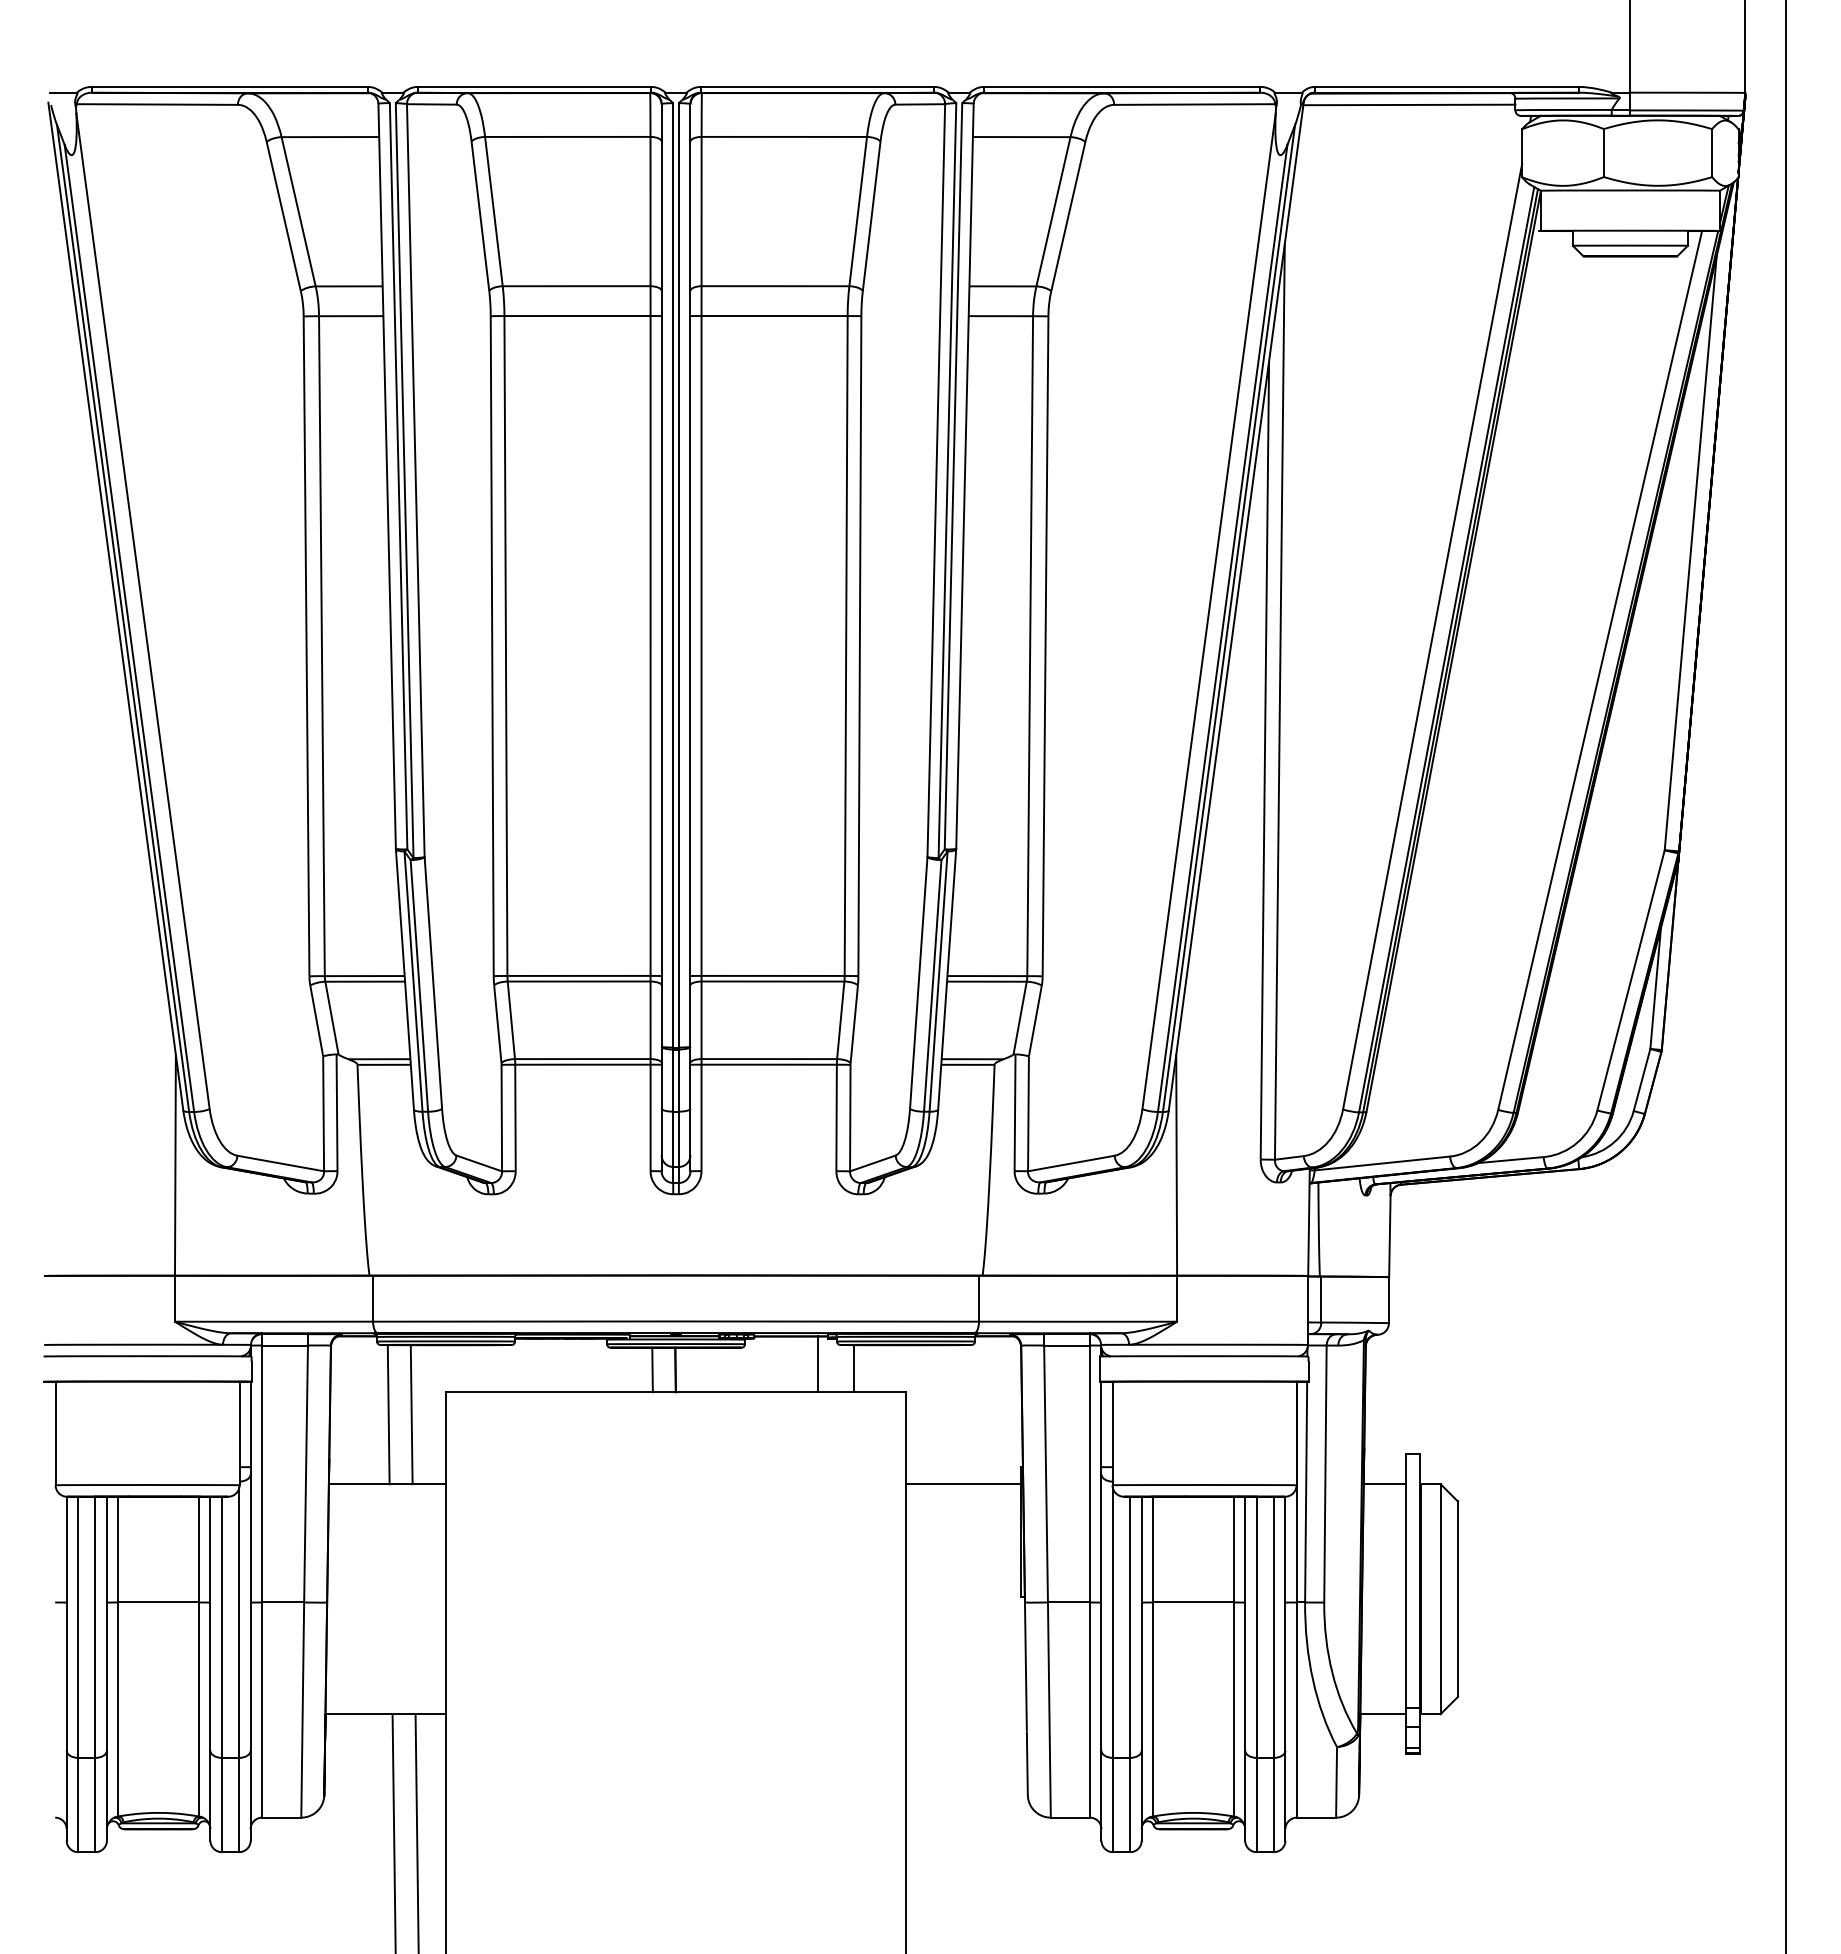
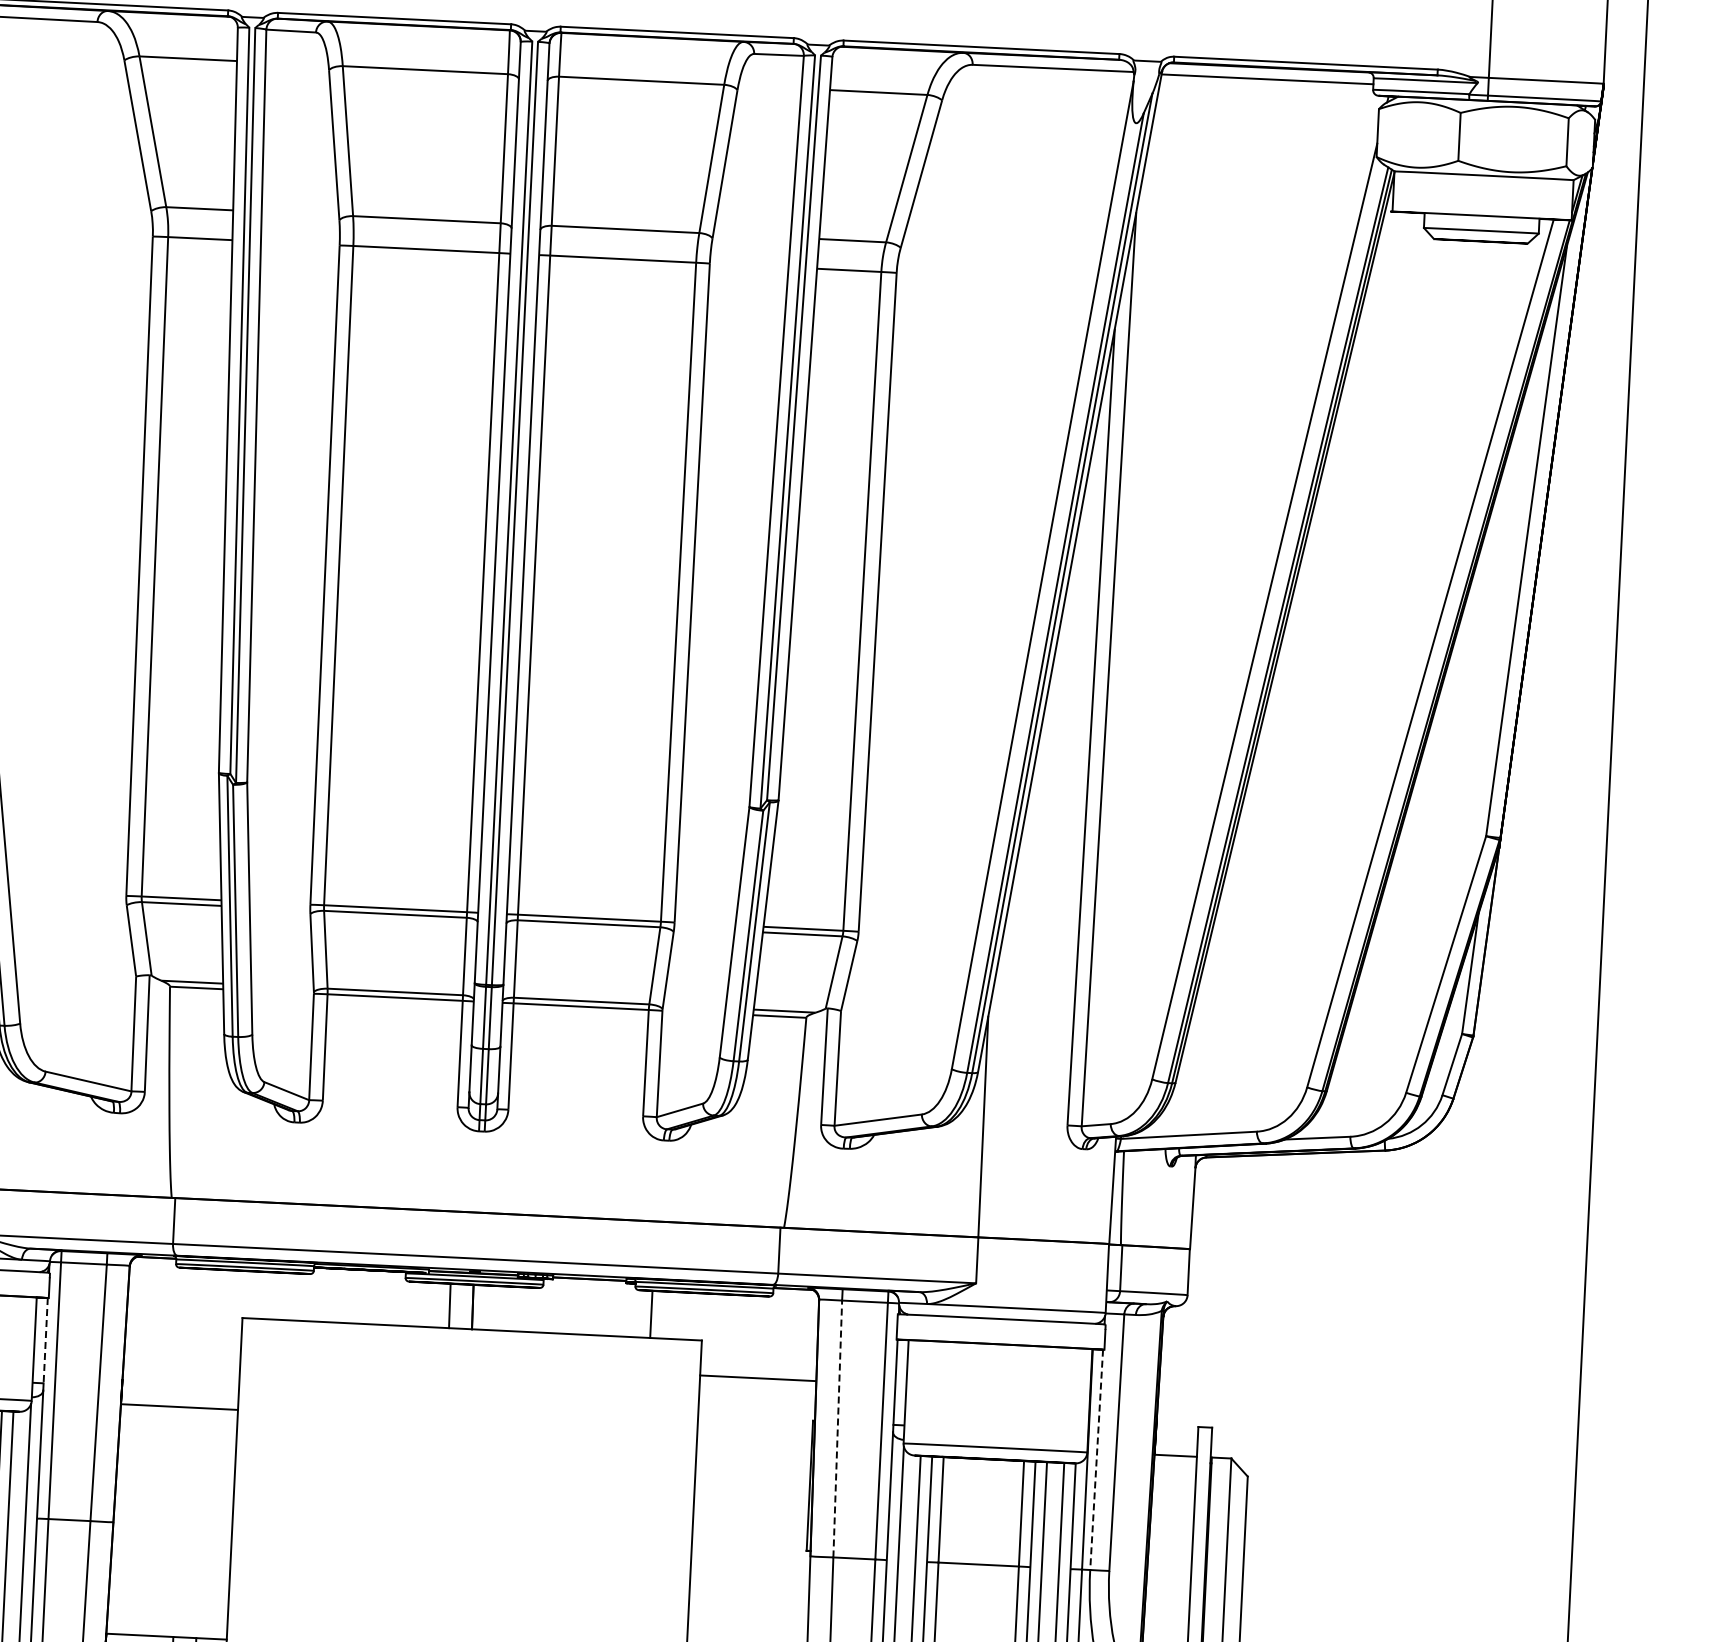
line: (817, 1364) -> (614, 1308), removed
line: (388, 1414) -> (183, 1337), removed
line: (411, 1414) -> (206, 1338), removed
line: (250, 1424) -> (45, 1340), solid -> dashed
line: (1046, 1474) -> (838, 1429), solid -> dashed
line: (963, 1484) -> (757, 1378), moved
line: (1306, 1492) -> (1096, 1460), solid -> dashed

